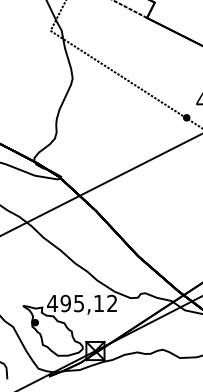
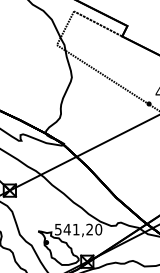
text: (82, 303) -> (78, 229), 495,12 -> 541,20

